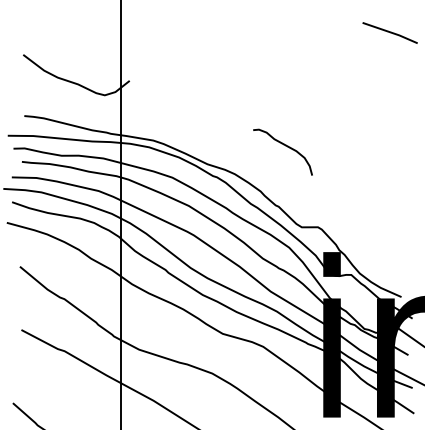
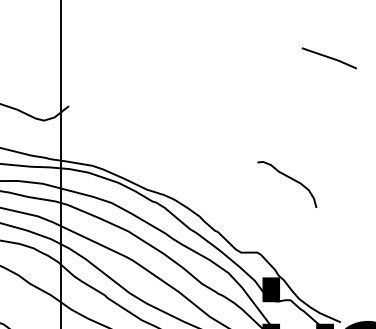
curve: (285, 146) -> (289, 178), moved

